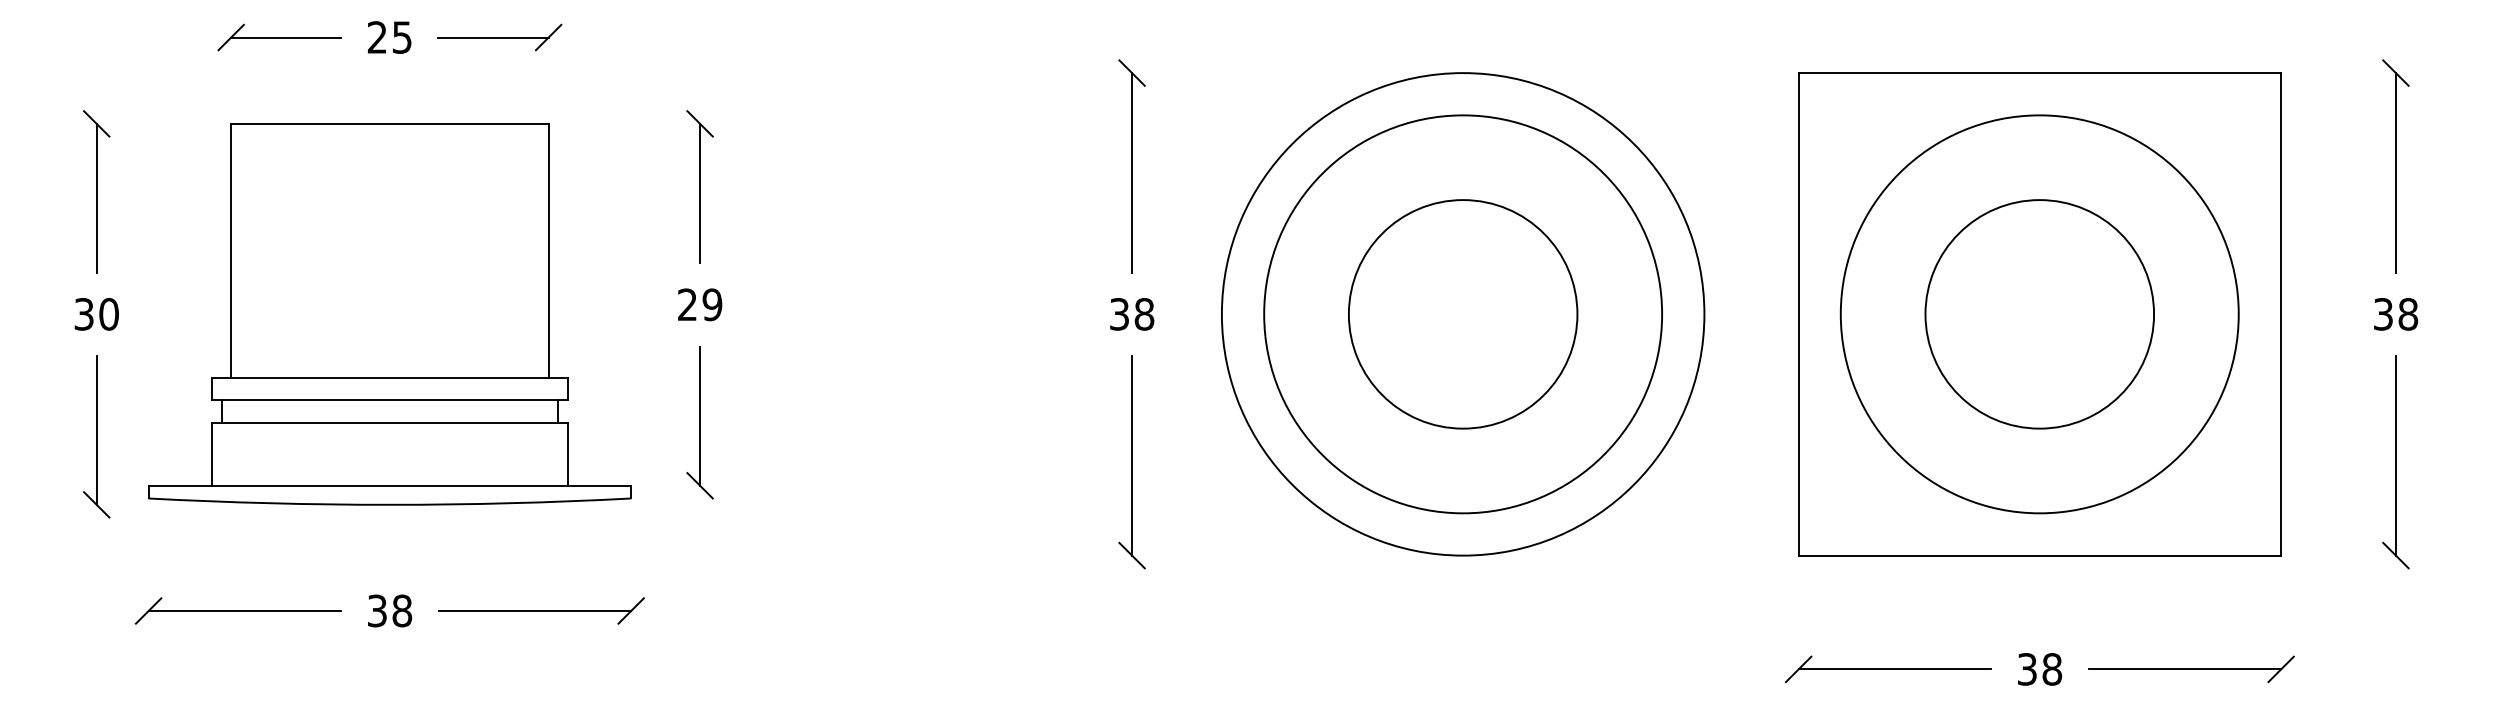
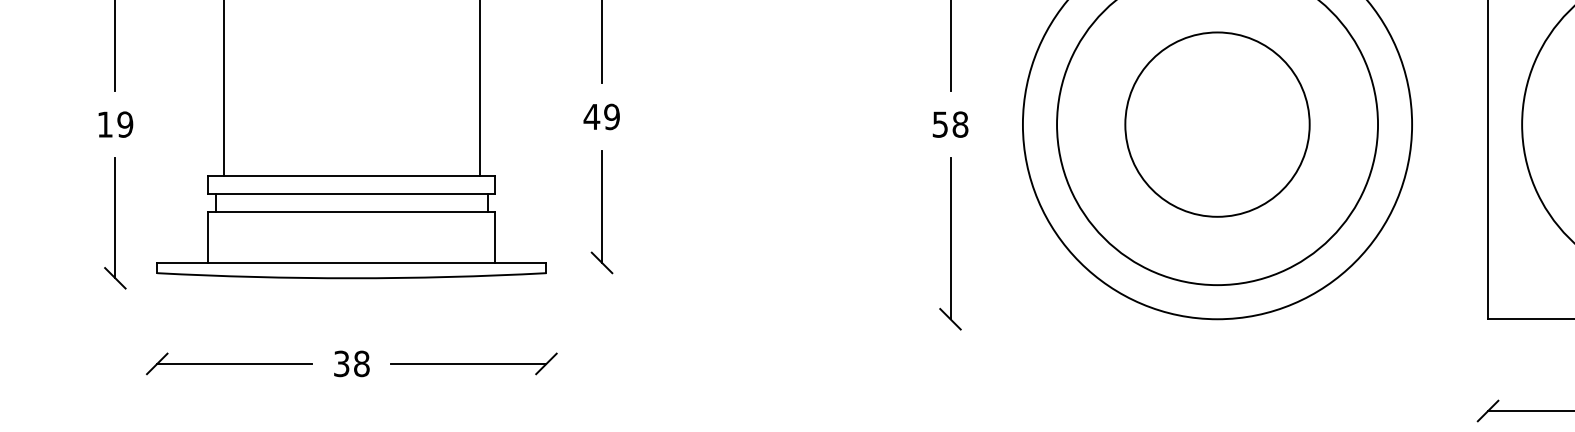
text: (687, 304) -> (591, 116), 29 -> 49
text: (96, 314) -> (115, 124), 30 -> 19
text: (1119, 314) -> (940, 124), 38 -> 58

